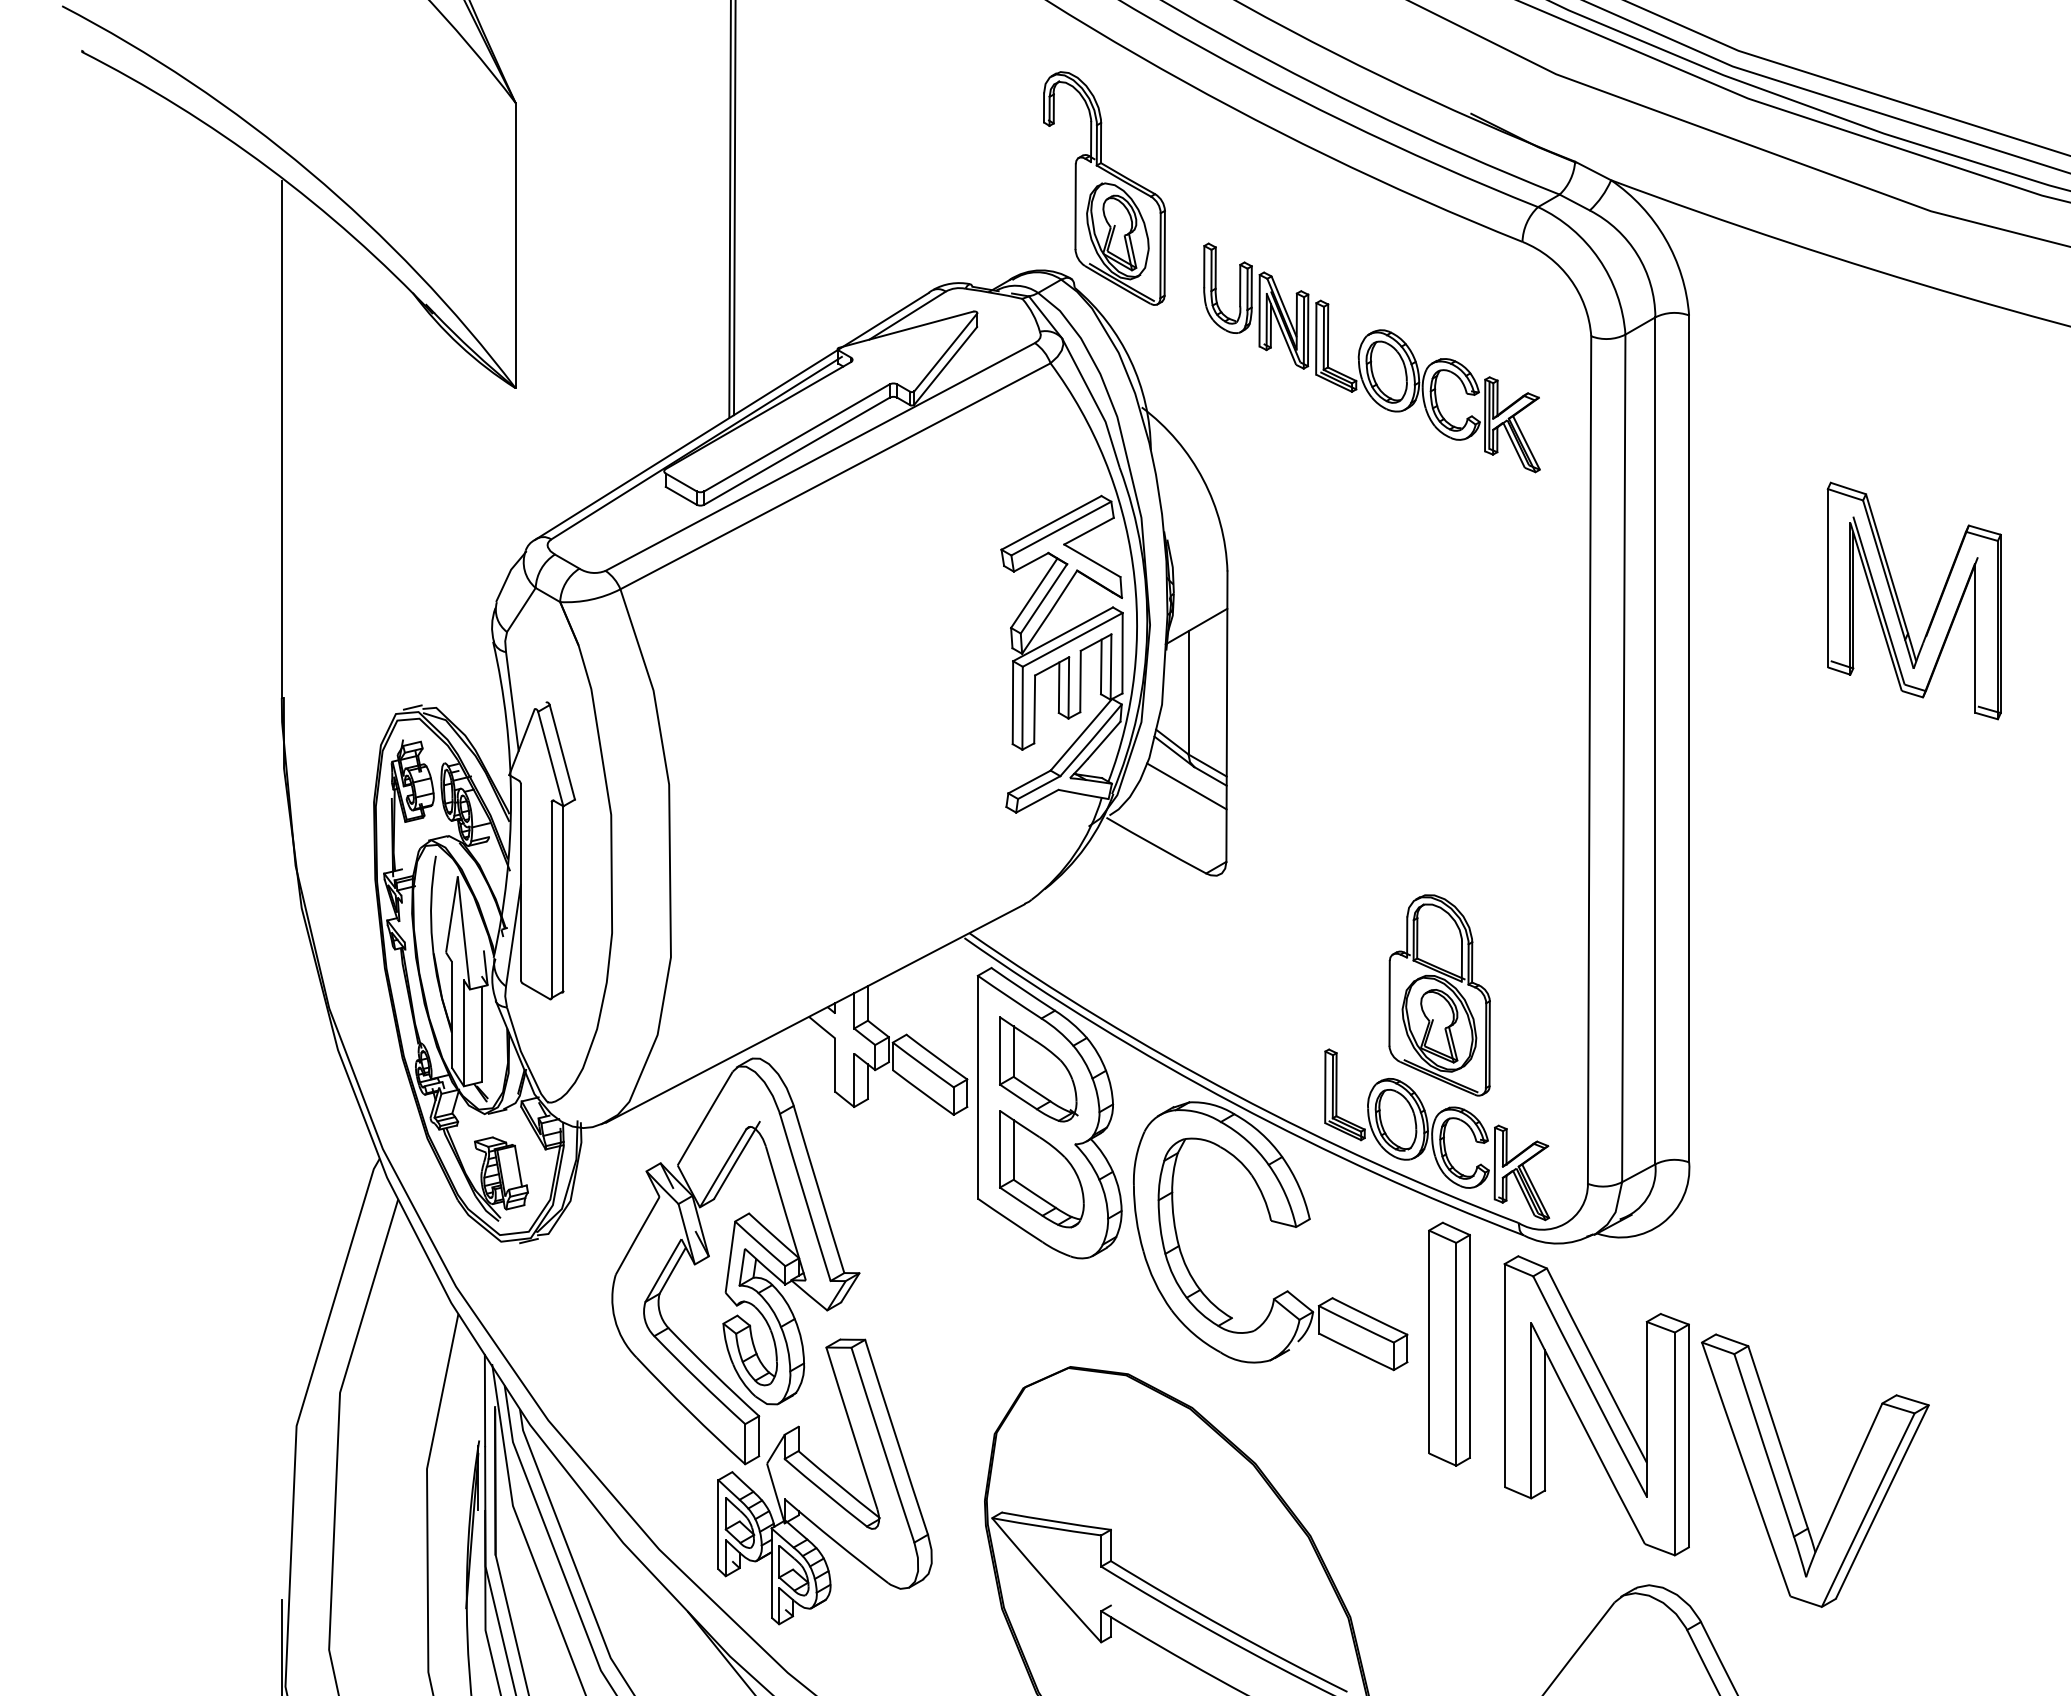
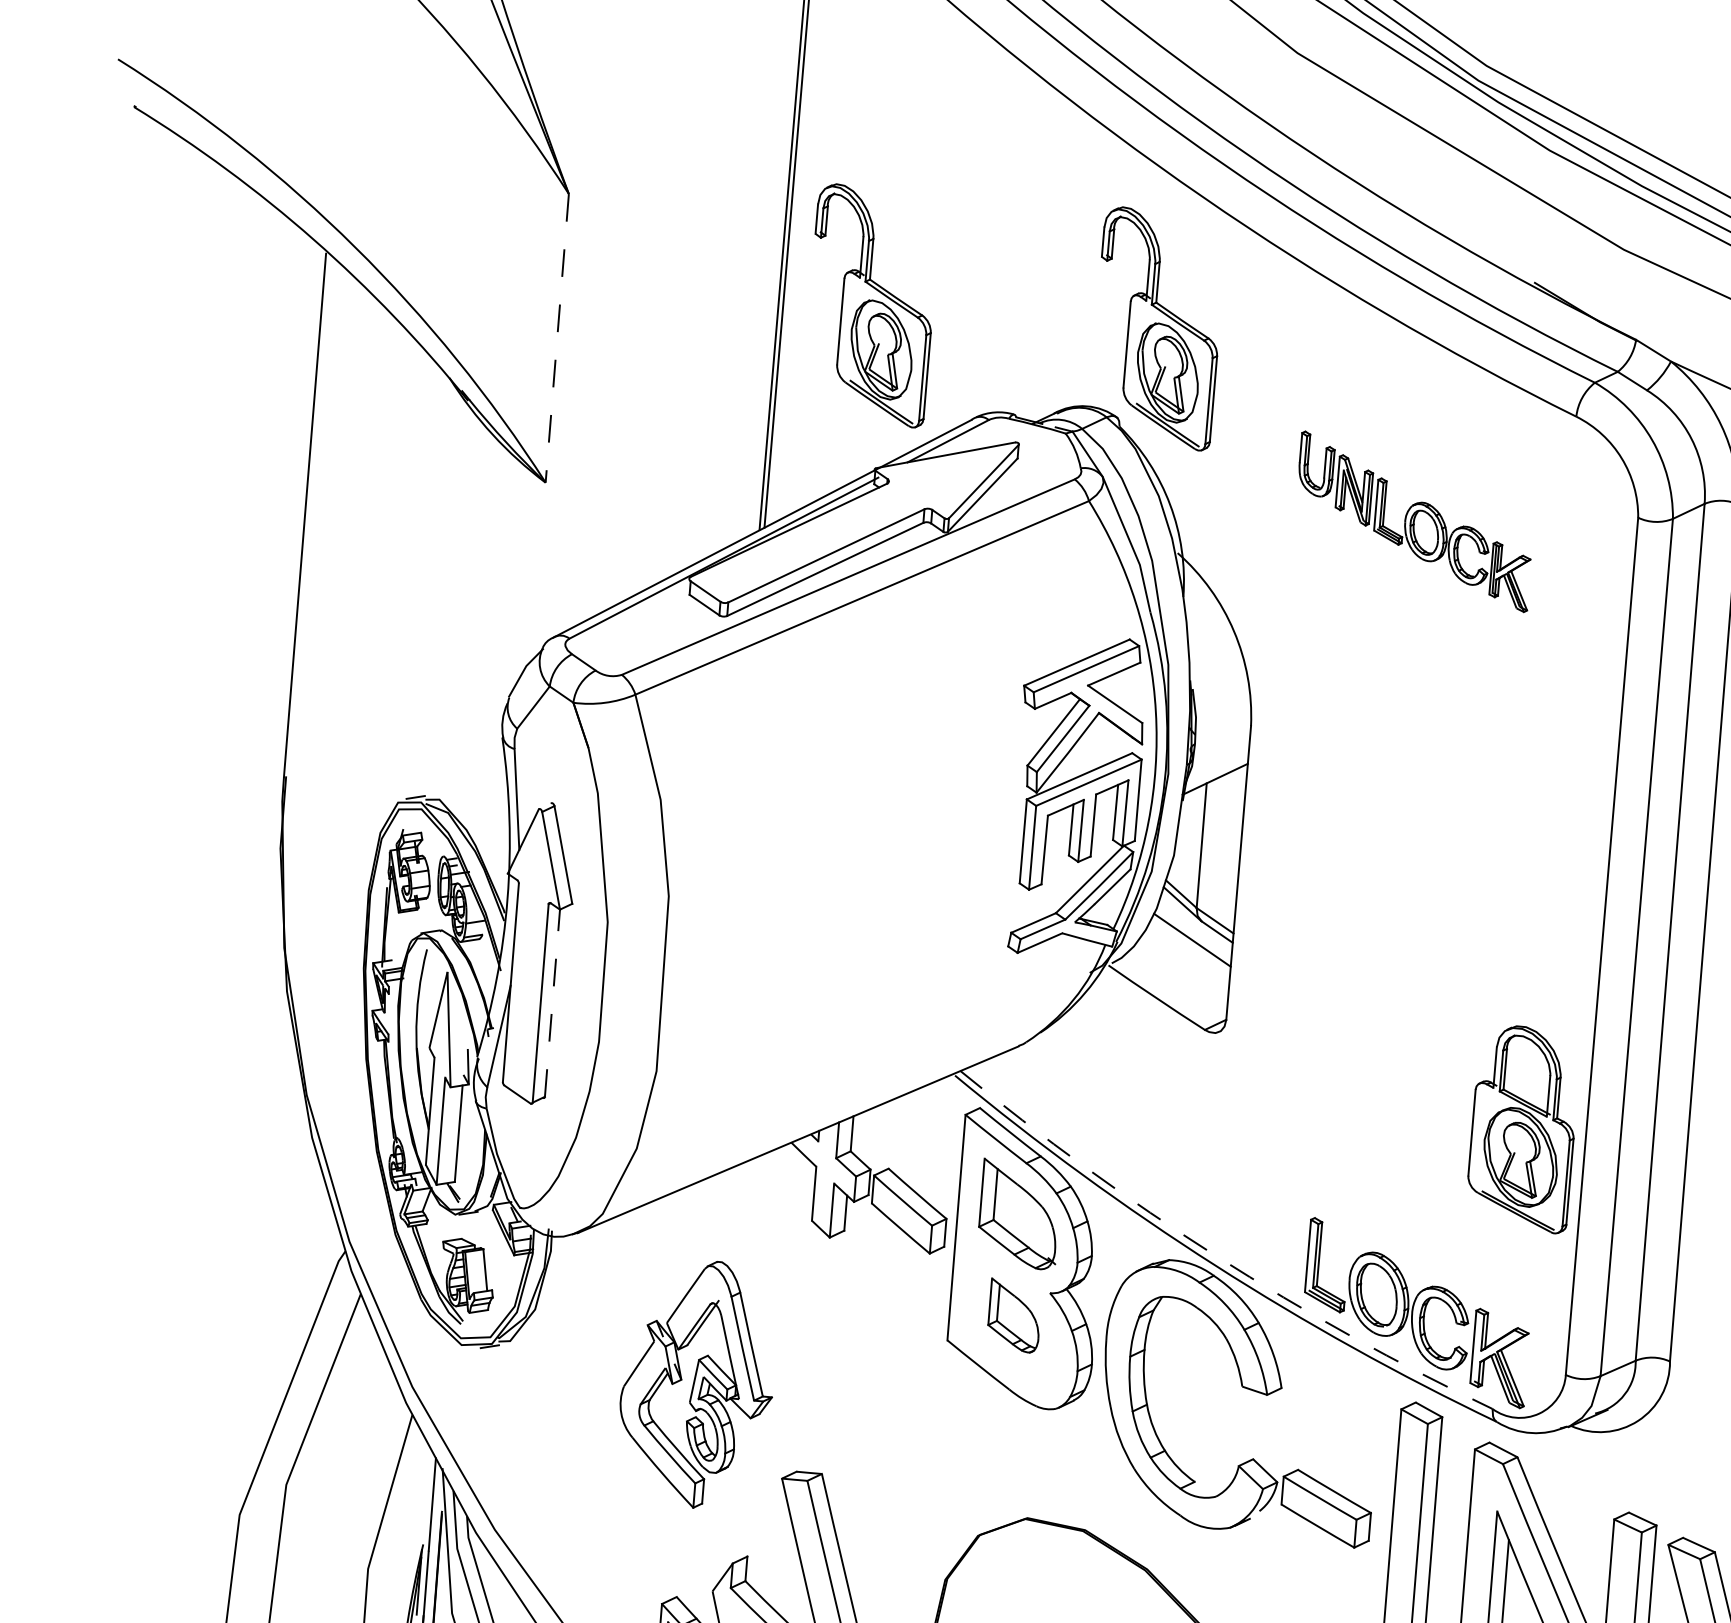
part: (821, 188) -> (871, 305), added
line: (515, 245) -> (557, 338), solid -> dashed
part: (1371, 357) -> (1414, 521), size x0.7
line: (563, 898) -> (552, 1002), solid -> dashed
part: (1439, 995) -> (1523, 1128), moved
arc: (1235, 1094) -> (1216, 1255), solid -> dashed
part: (1041, 1169) -> (1014, 1316), size x0.6
part: (735, 1261) -> (697, 1384), size x0.6

